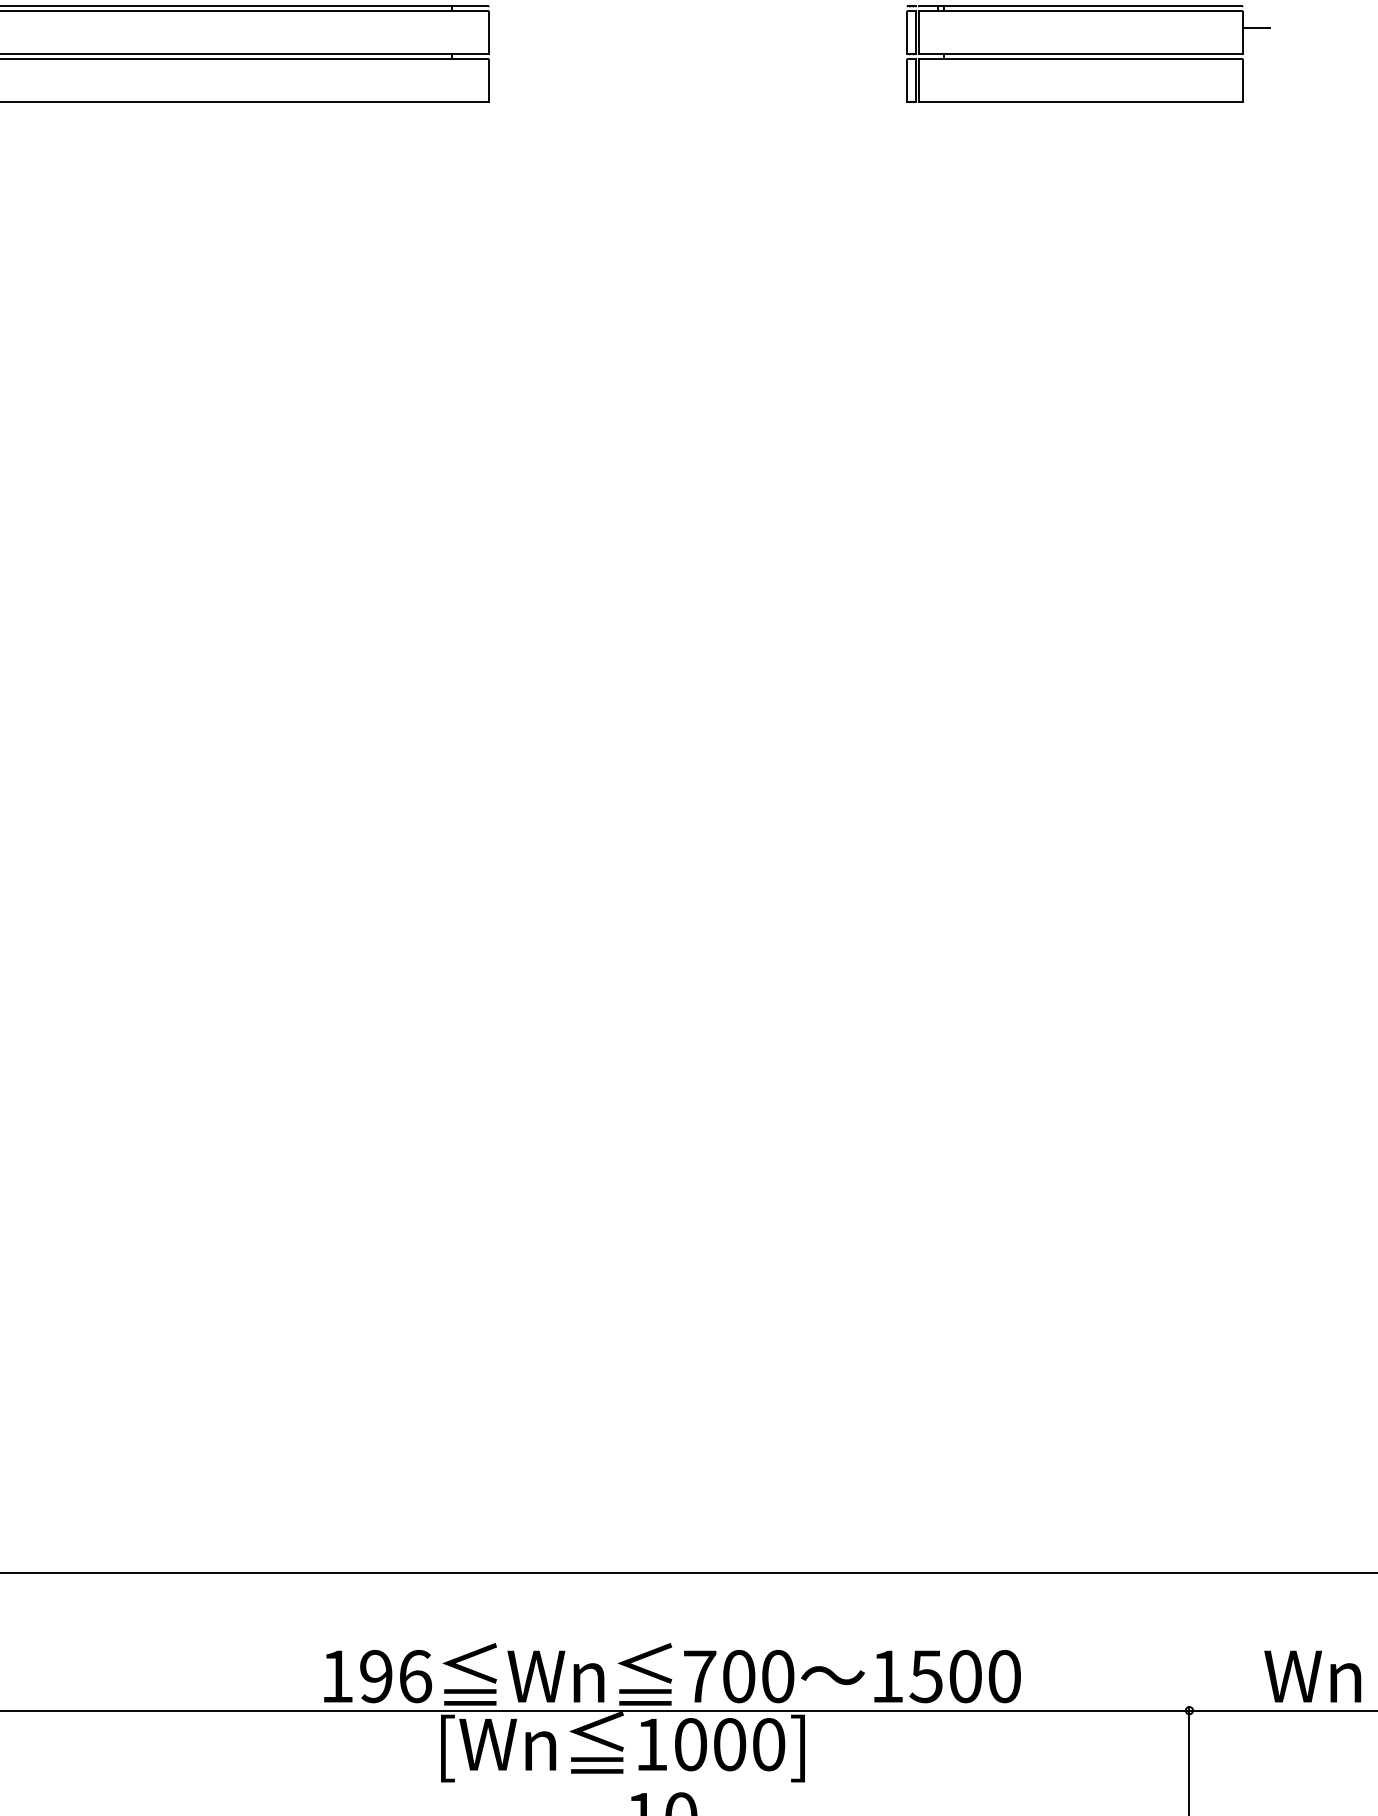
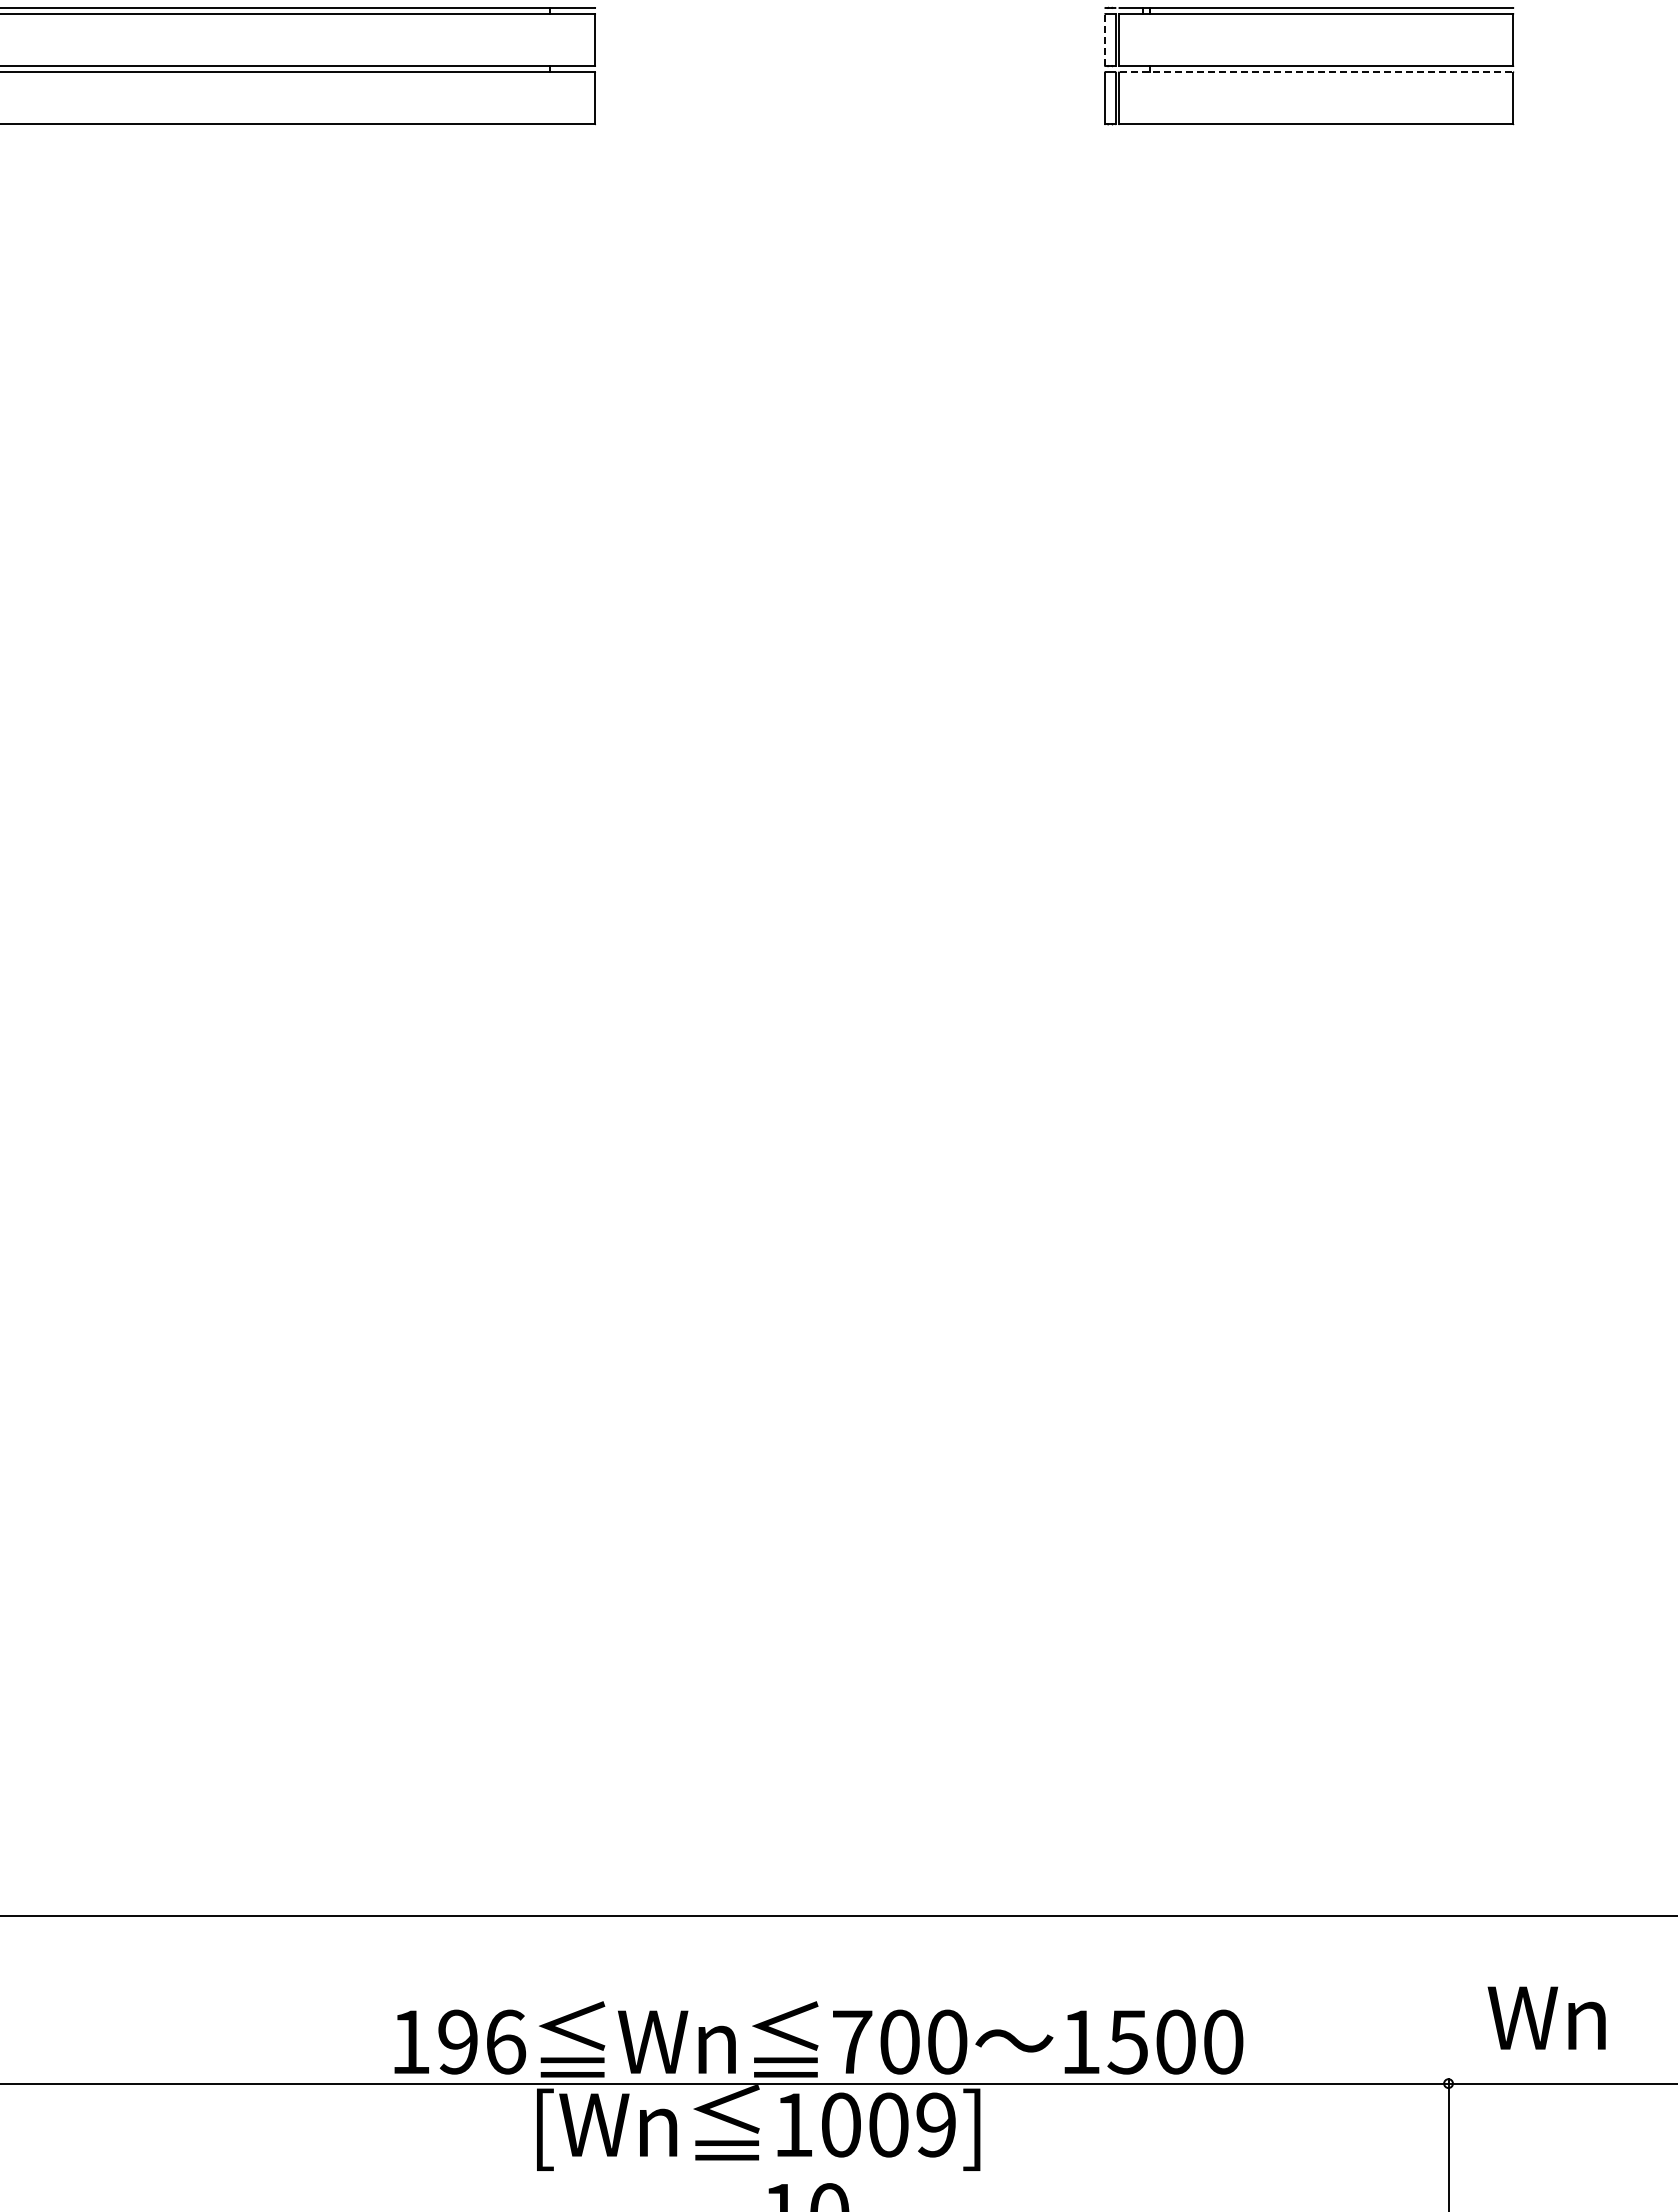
line: (1256, 28) -> (1530, 34), removed
line: (907, 33) -> (1105, 40), solid -> dashed
line: (1081, 59) -> (1316, 72), solid -> dashed
text: (1312, 1676) -> (1546, 2017), moved
text: (769, 1744) -> (936, 2124), 1000] -> 1009]

